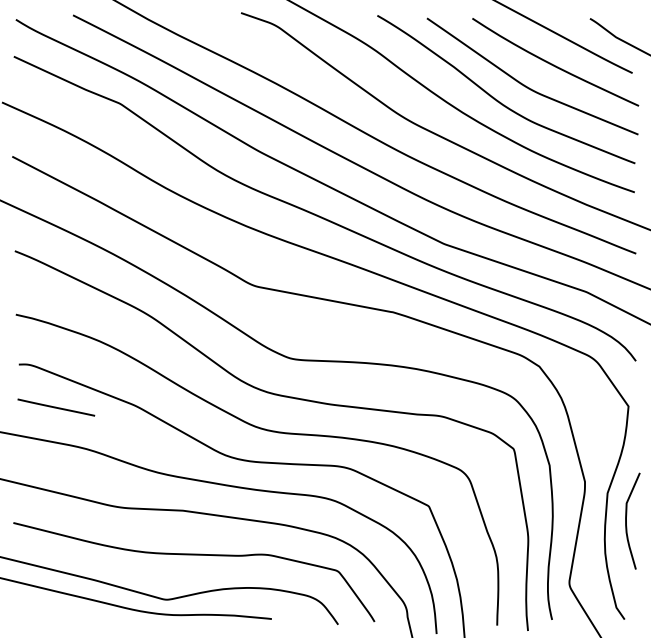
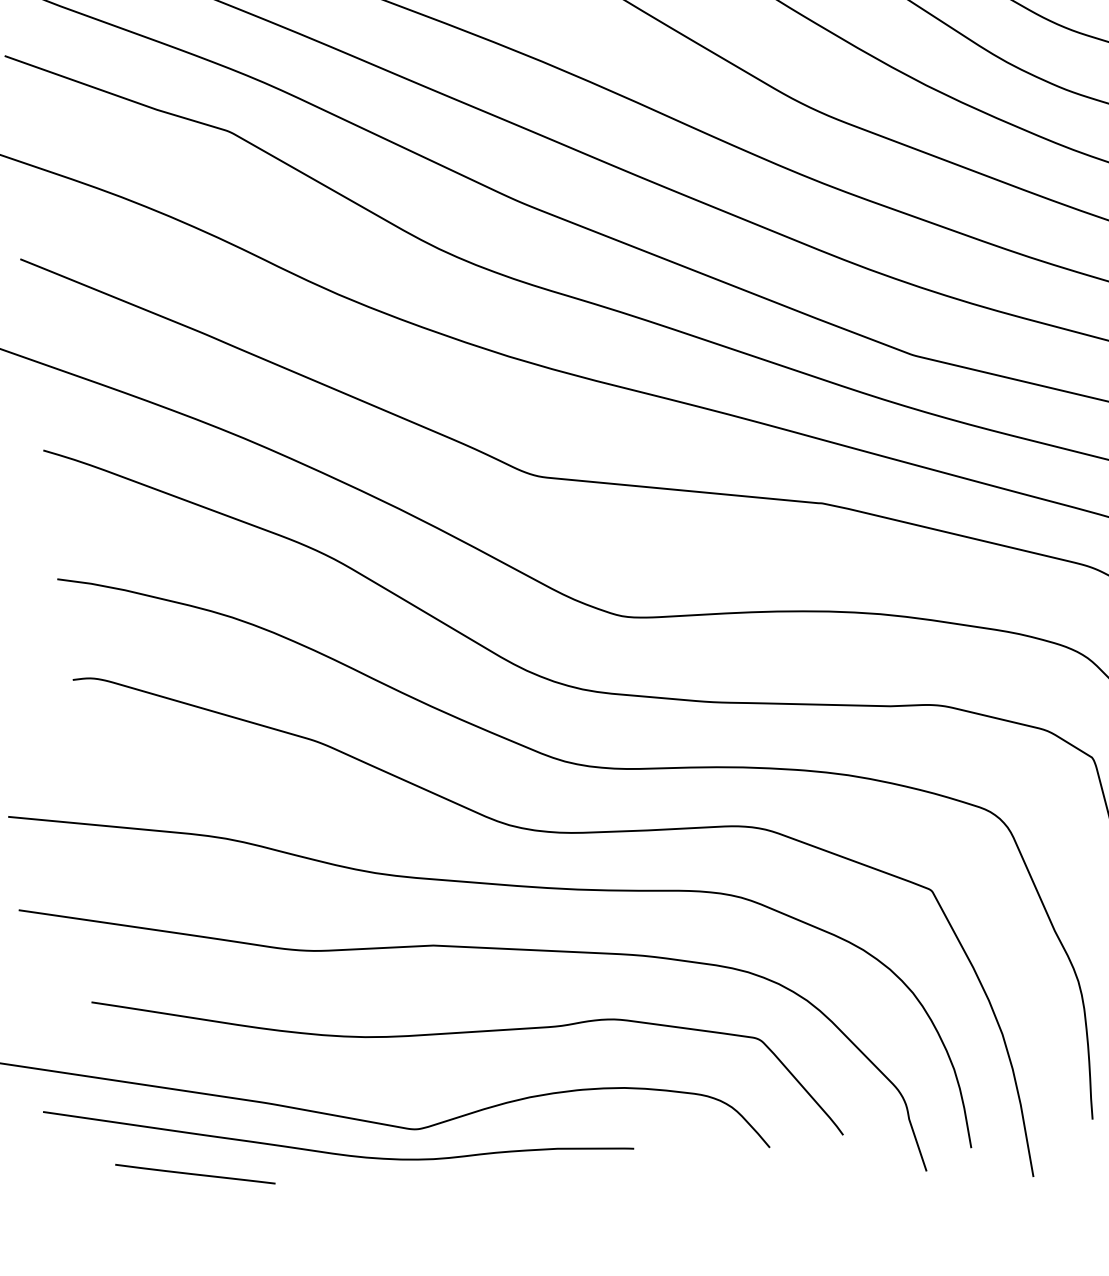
line: (56, 407) -> (195, 1173), moved

